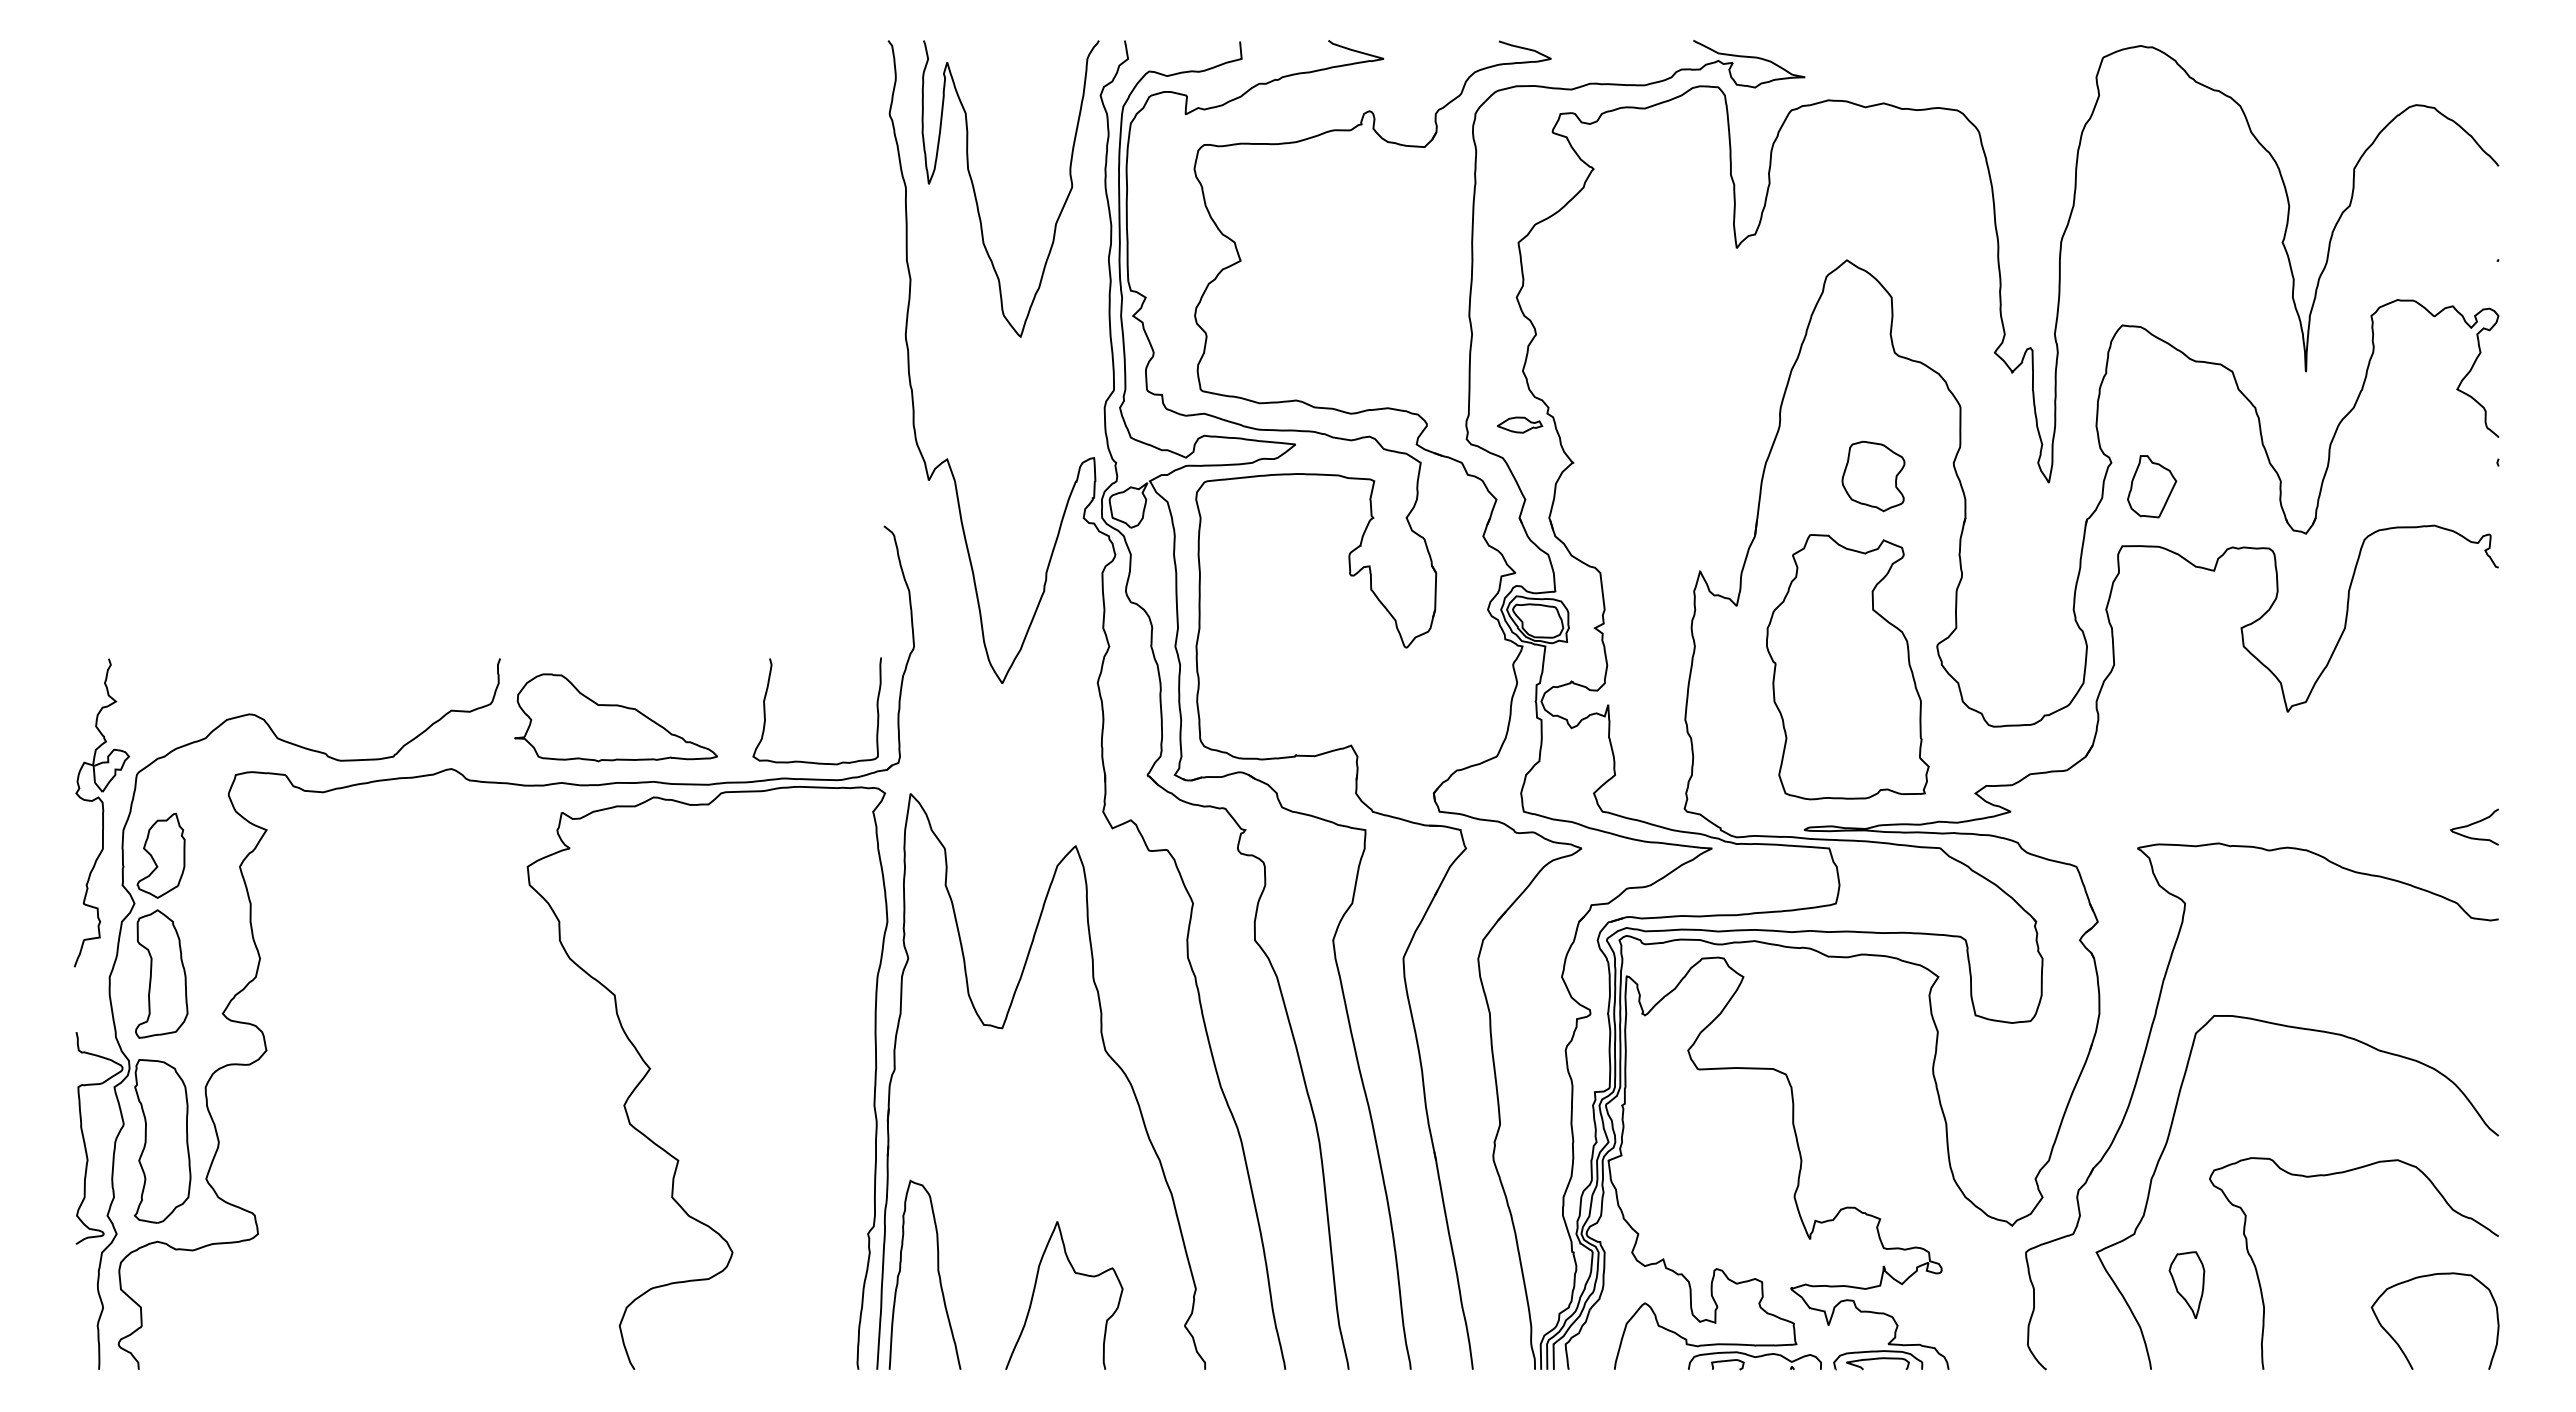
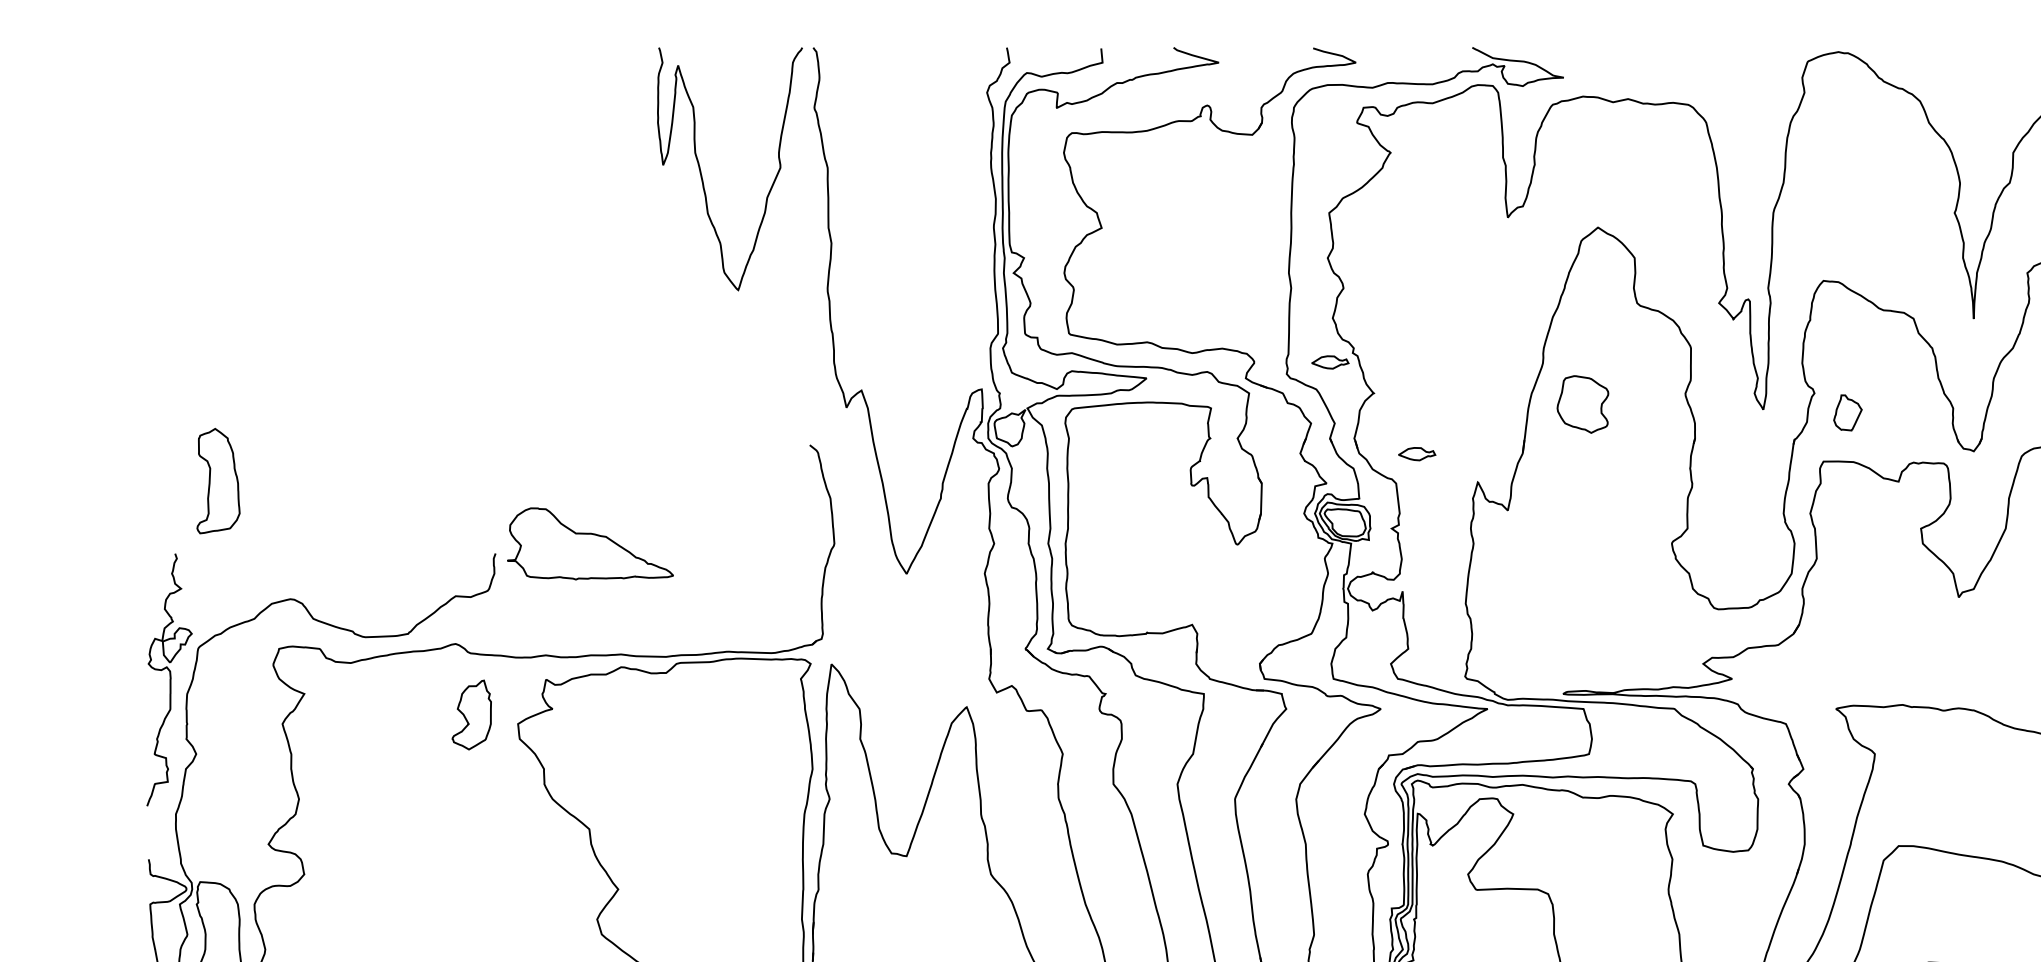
curve: (976, 195) -> (702, 174), moved
part: (1873, 476) -> (1582, 404), moved
part: (2152, 486) -> (1848, 412), size x0.7
part: (1626, 536) -> (1417, 453), added
part: (1847, 667) -> (1598, 560), removed
part: (615, 717) -> (589, 543), moved
curve: (810, 761) -> (749, 637), removed
part: (160, 855) -> (471, 714), moved
part: (161, 973) -> (218, 480), moved

